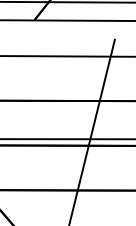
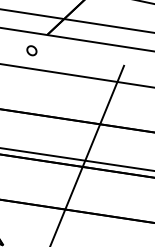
part: (21, 38) -> (31, 50), added

